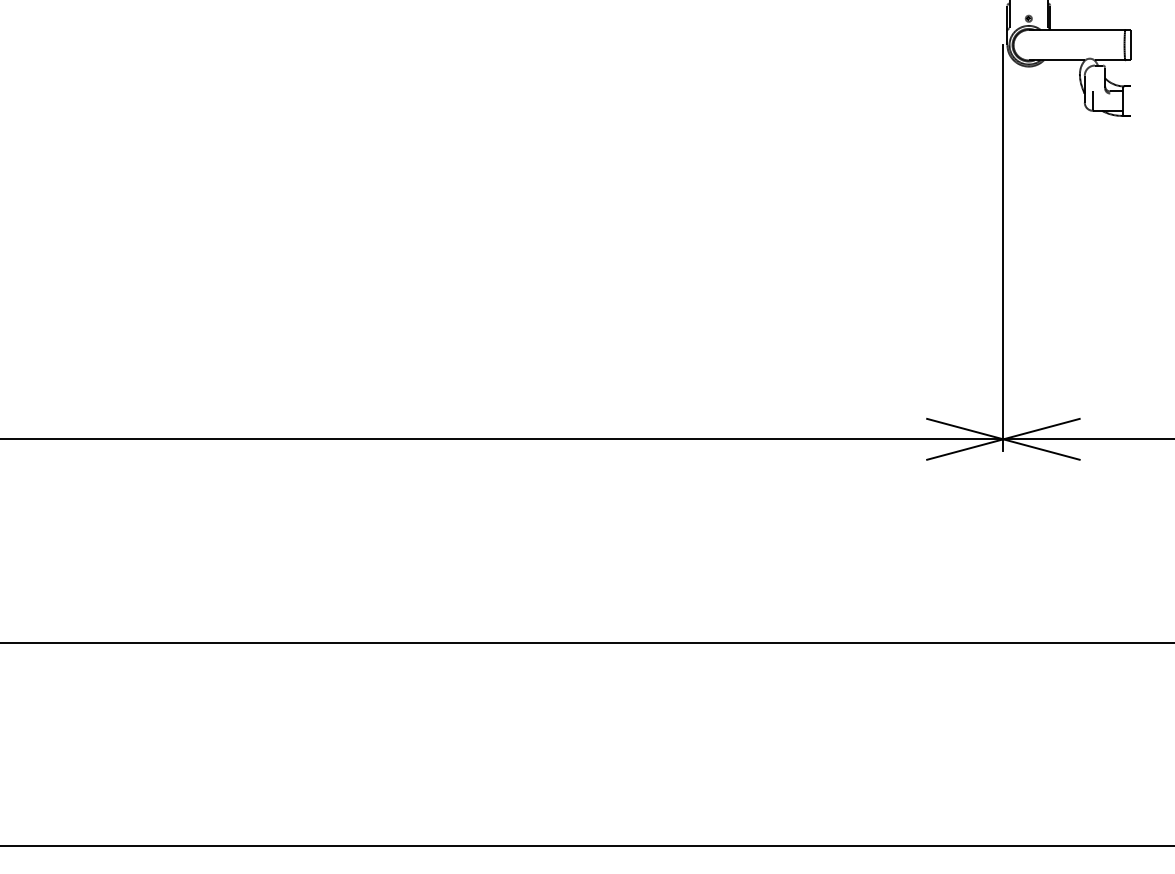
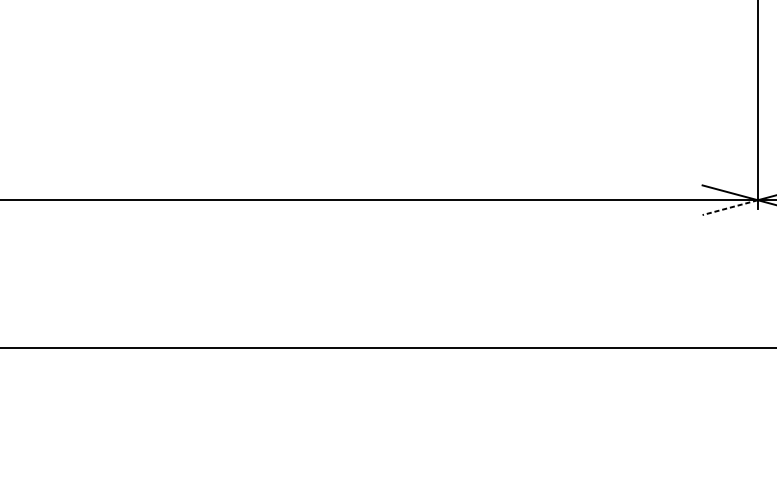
line: (964, 449) -> (729, 207), solid -> dashed

